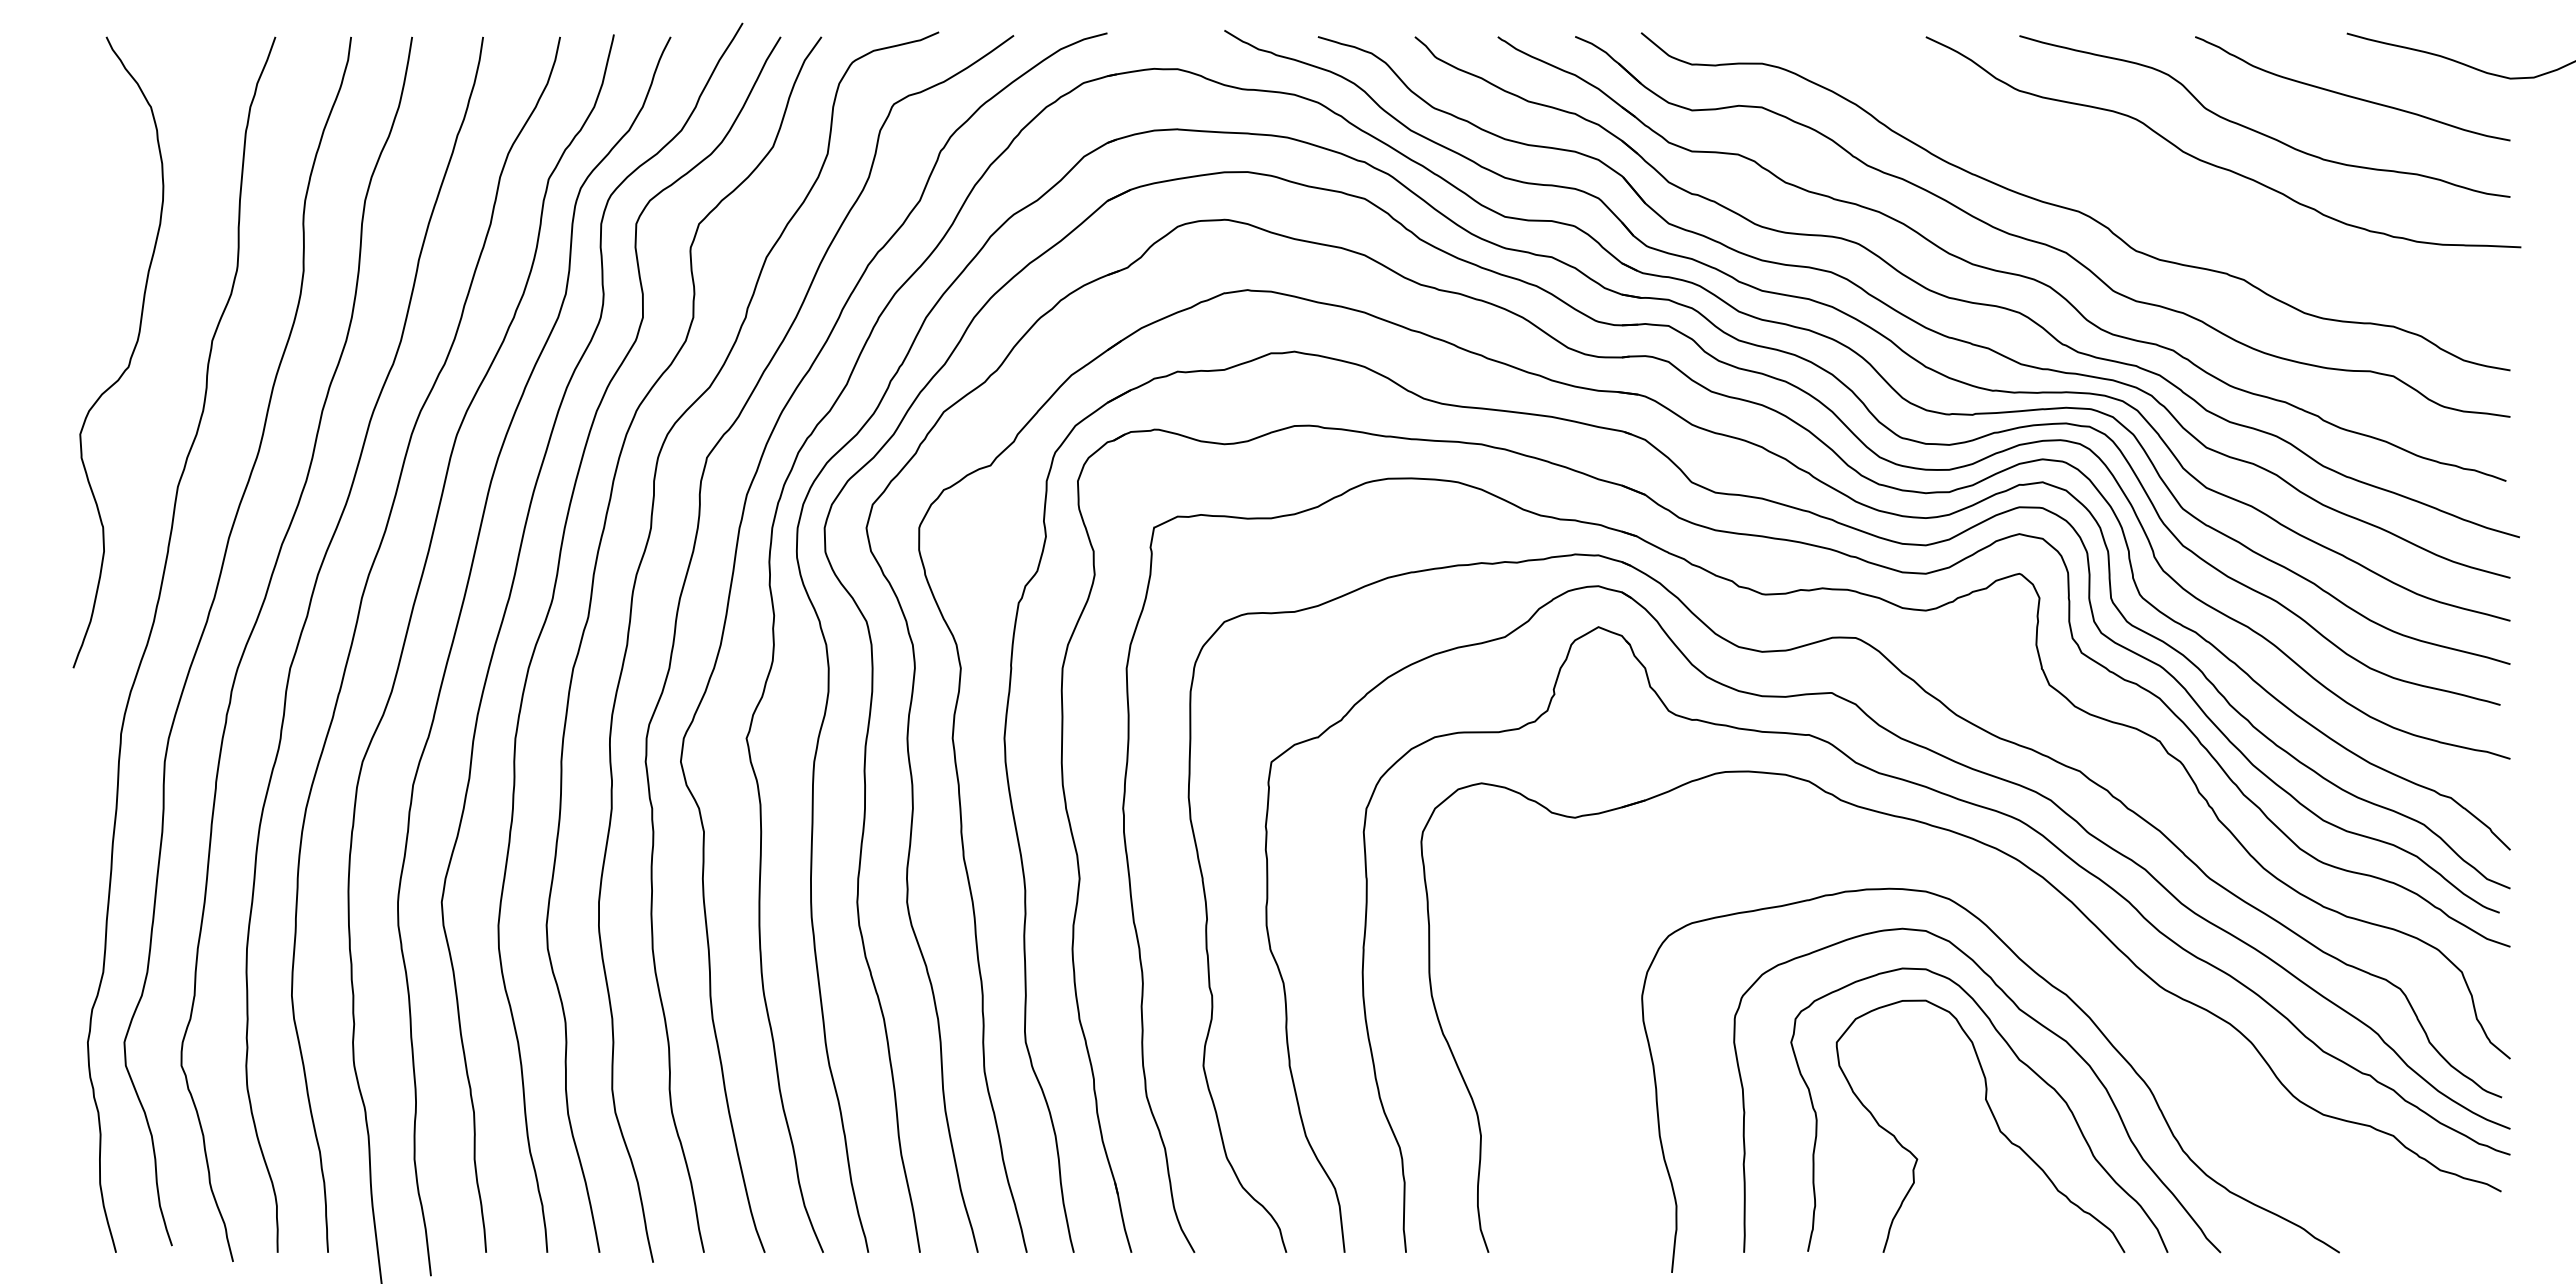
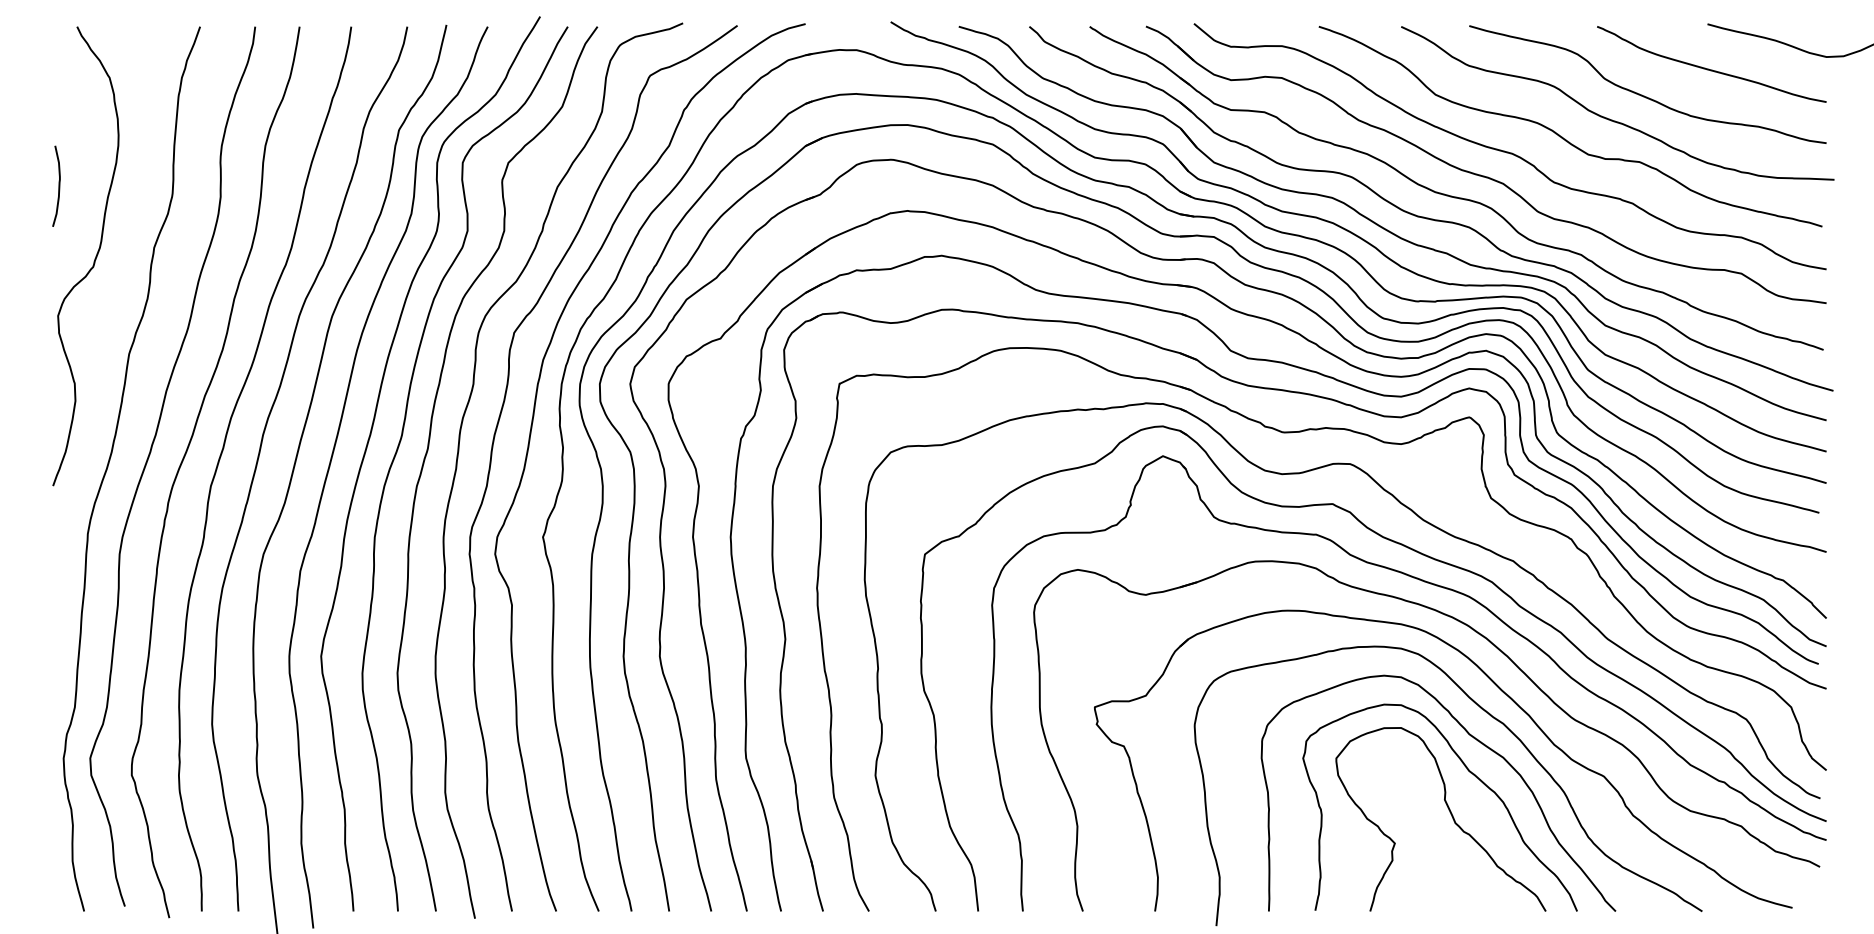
curve: (2146, 187) -> (1561, 136), added
curve: (81, 256) -> (59, 186), added
part: (2068, 954) -> (1504, 694), added

